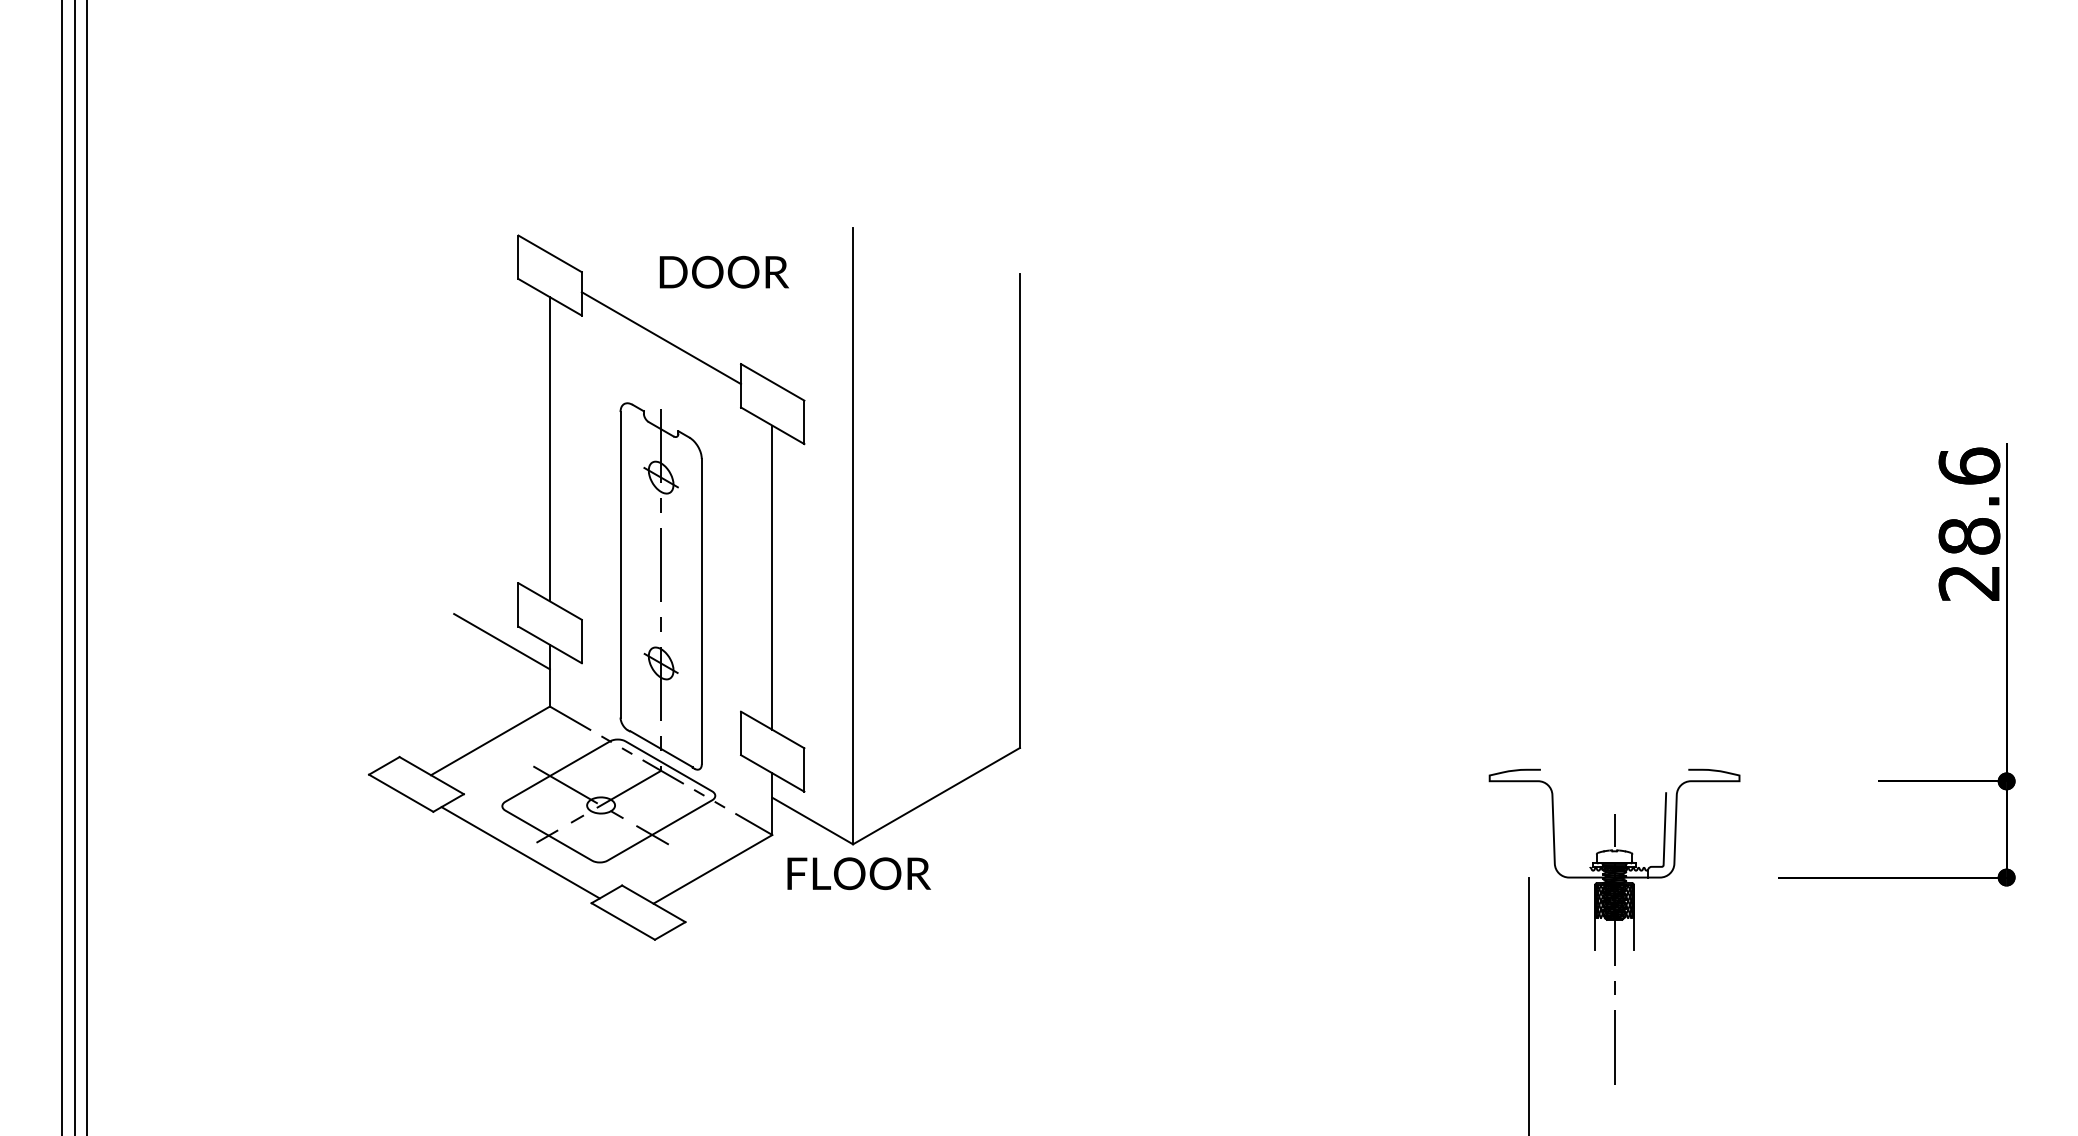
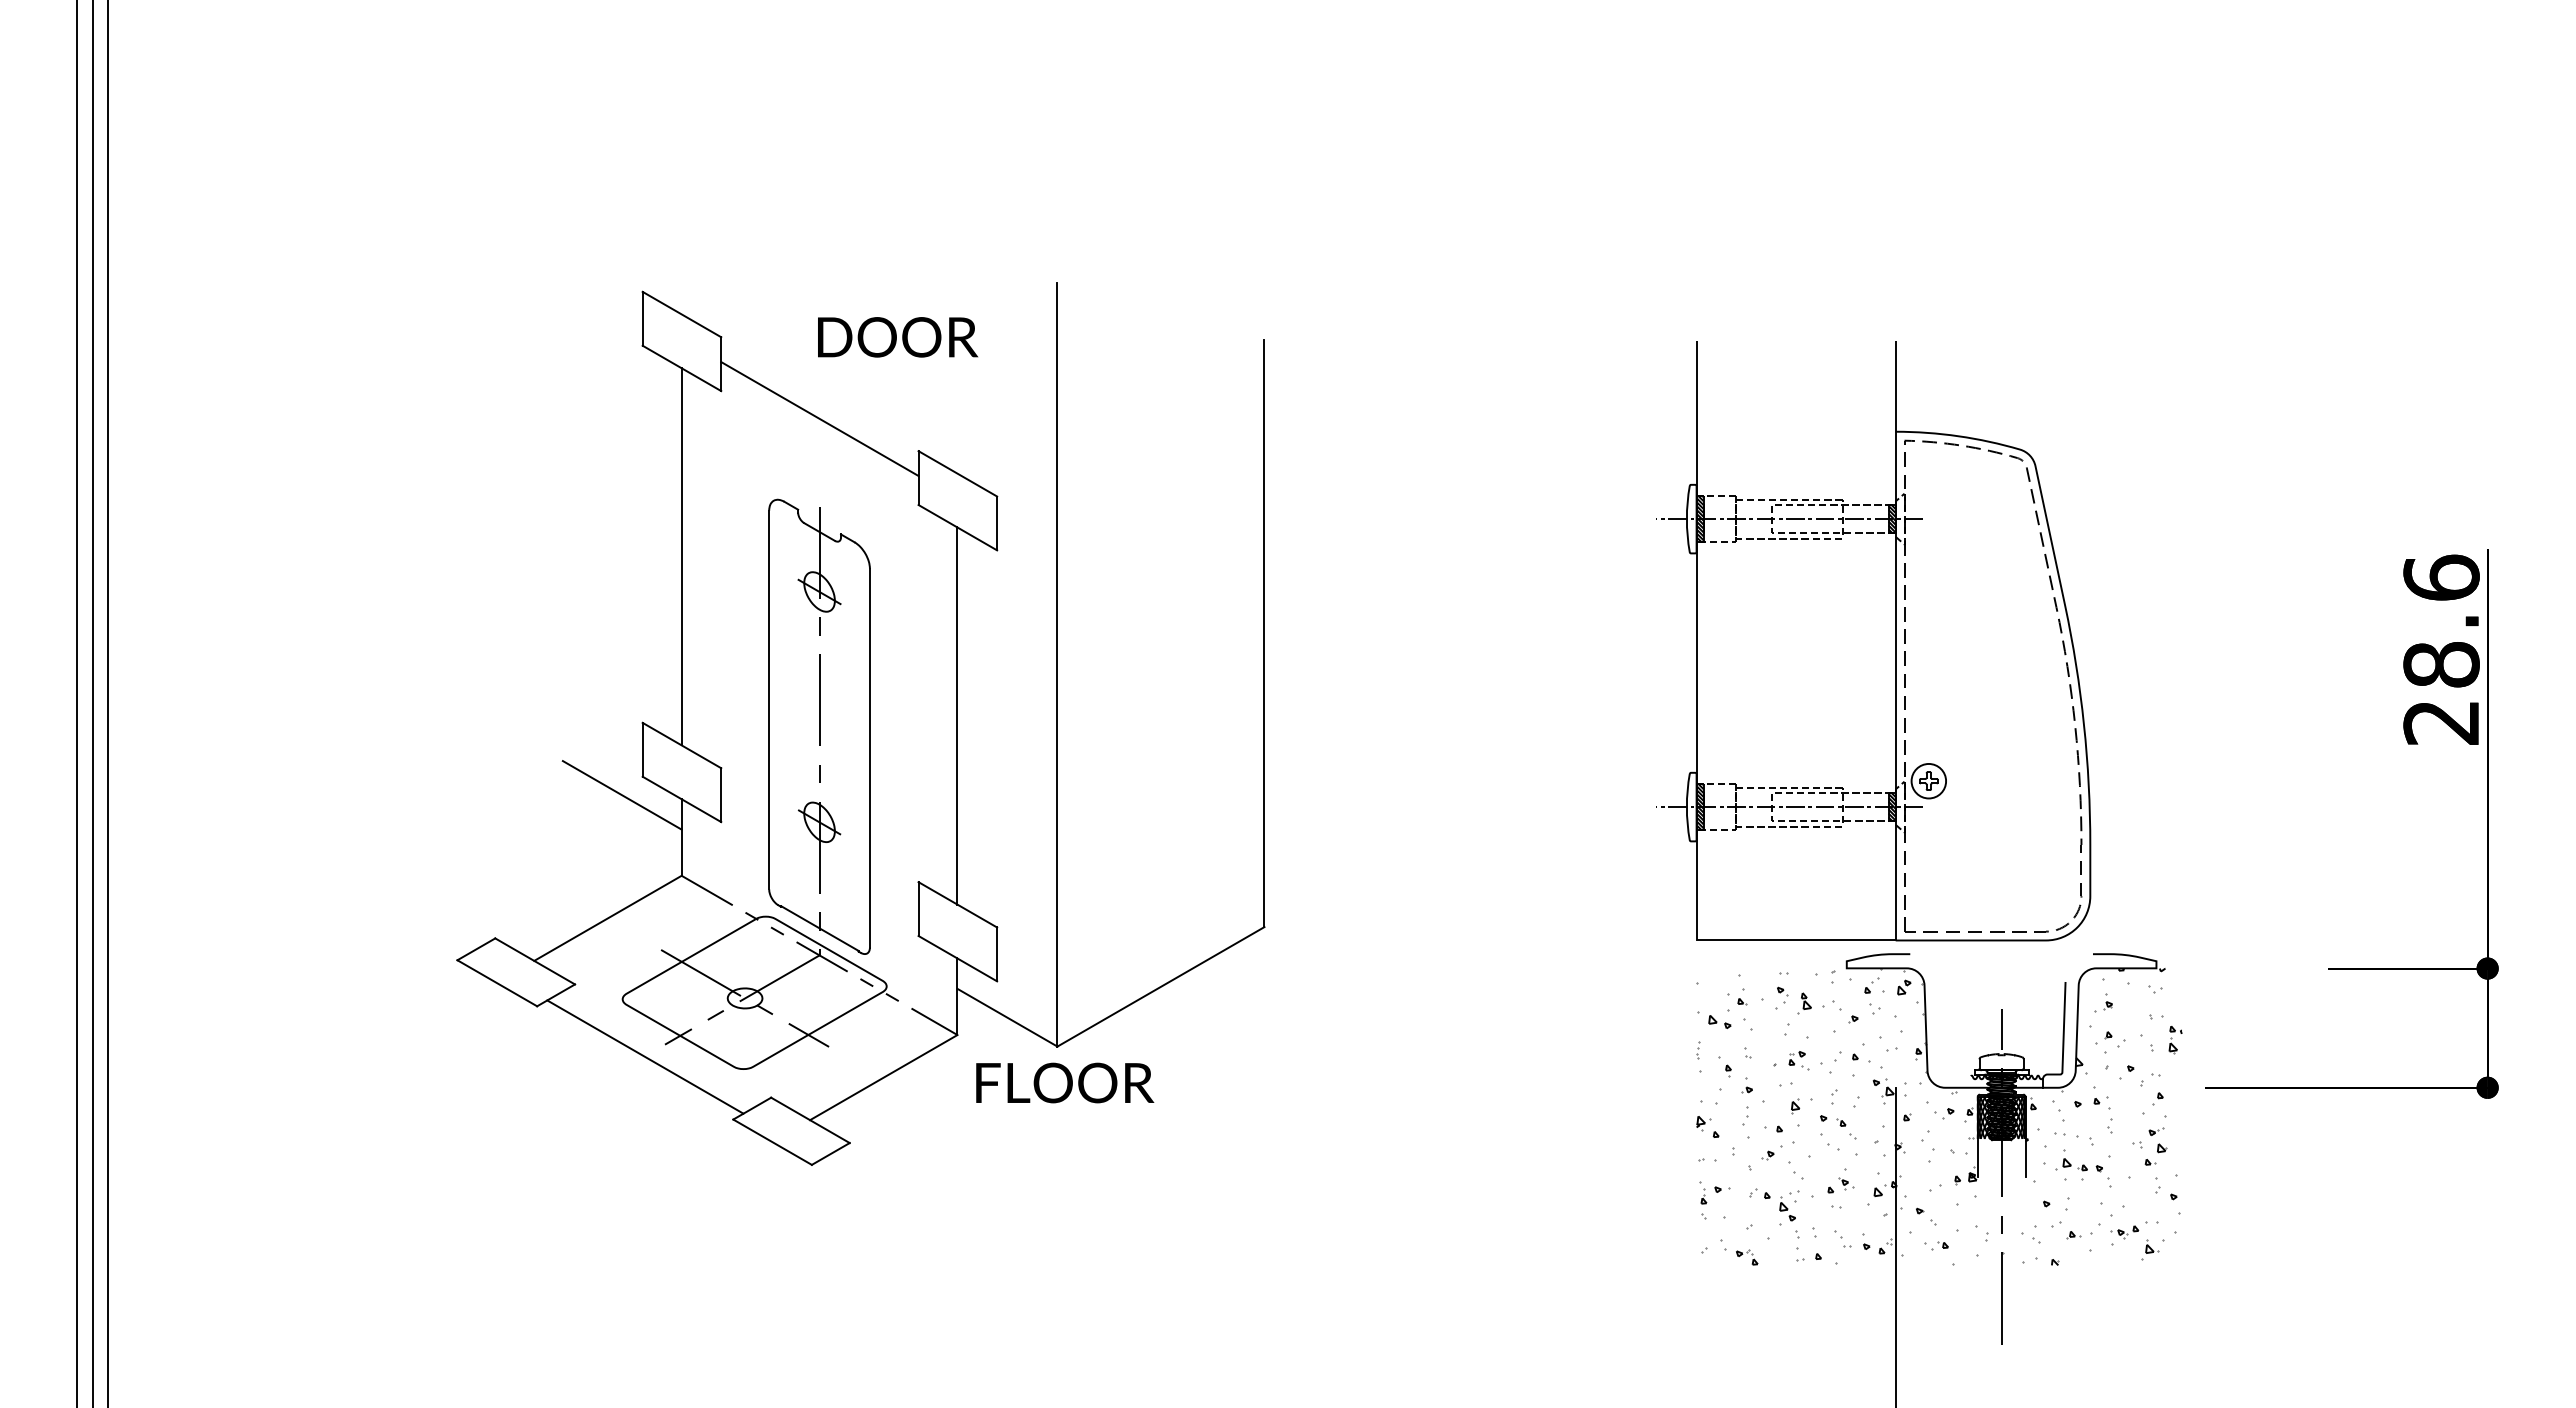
part: (1529, 517) -> (1895, 641), added
hatch: (1563, 900) -> (1938, 1116), added

